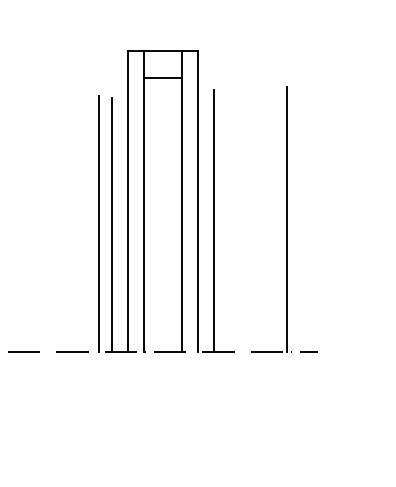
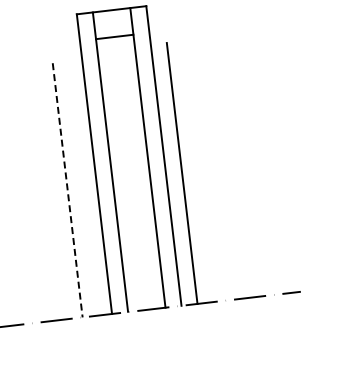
line: (286, 219) -> (253, 163), removed
line: (98, 224) -> (67, 190), solid -> dashed
line: (112, 225) -> (81, 189), removed

